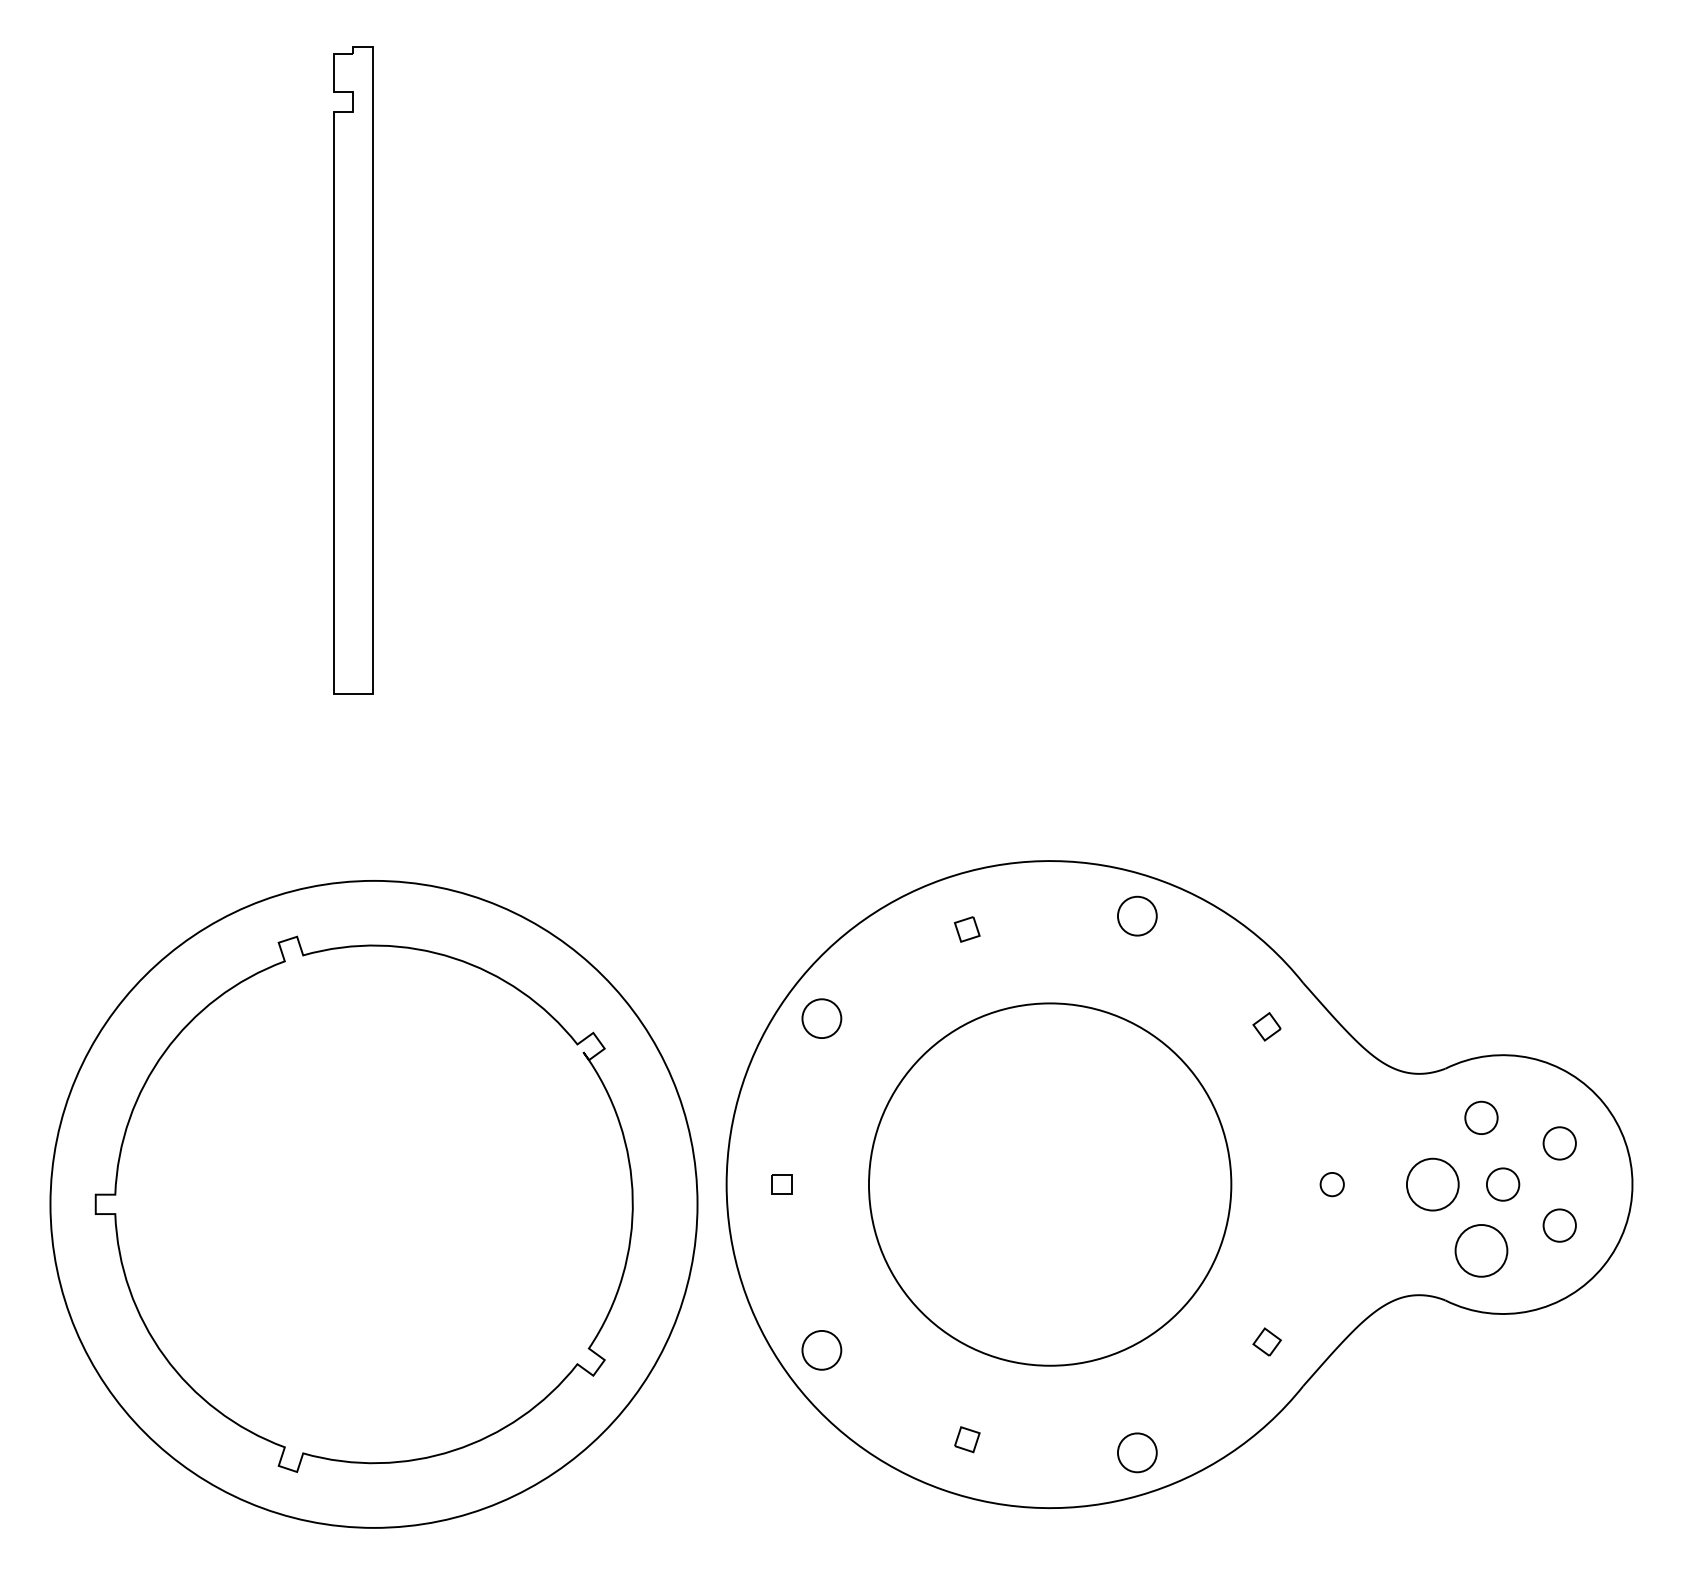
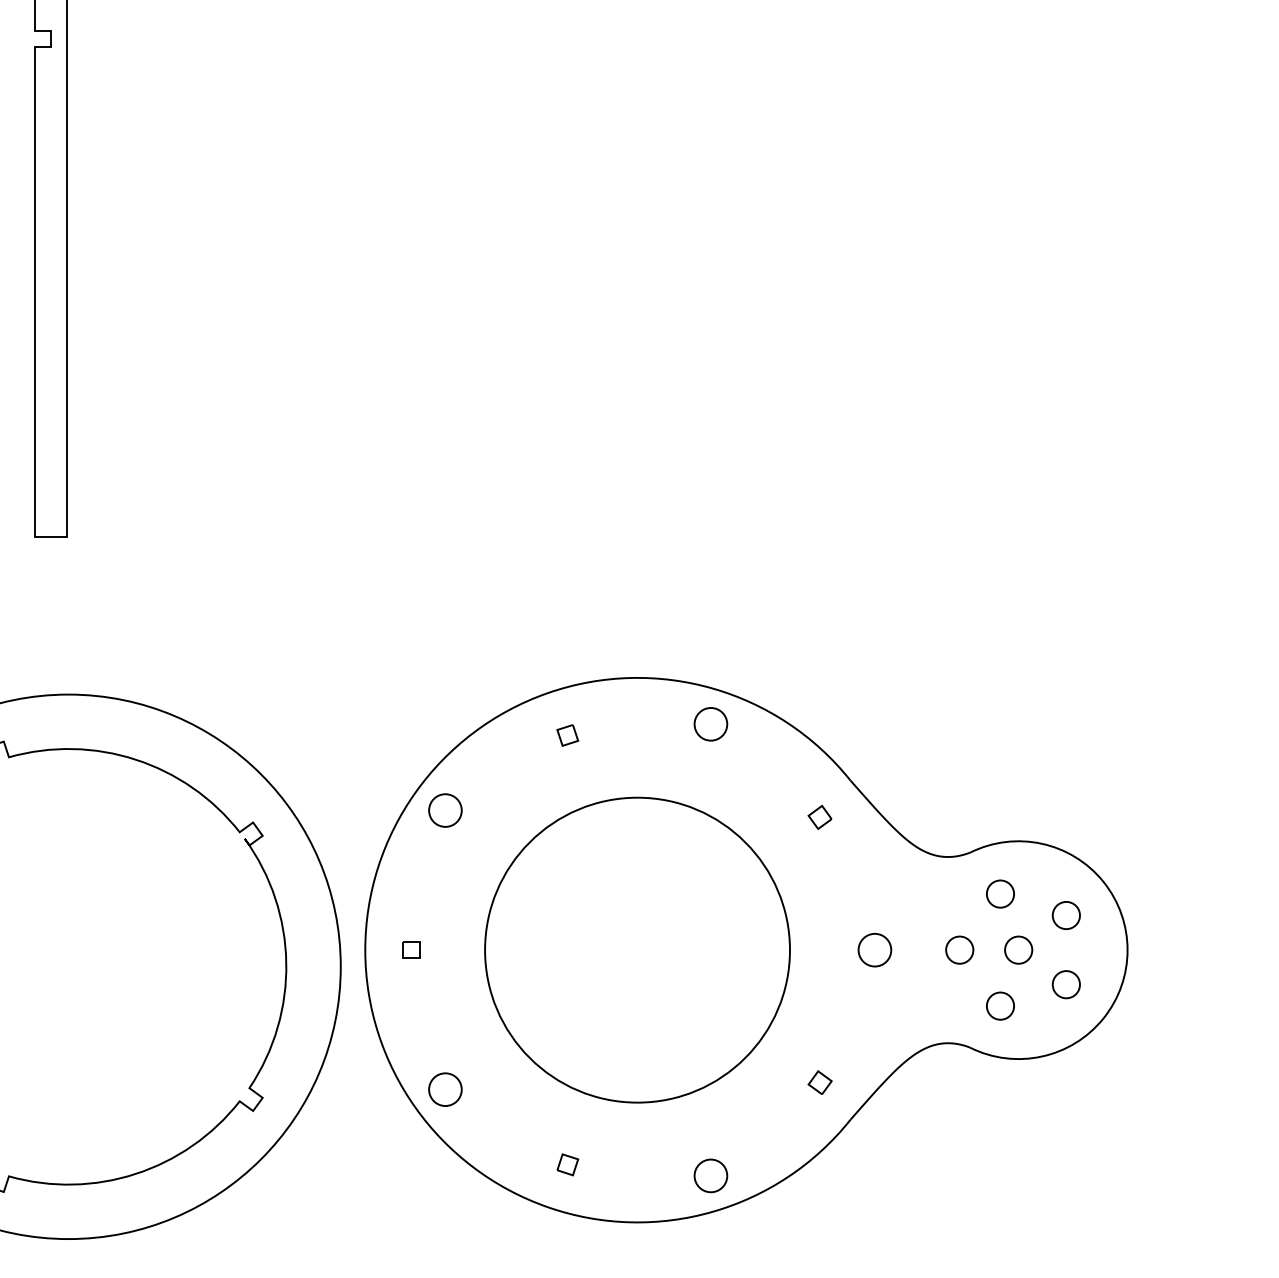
circle: (1331, 1184) -> (874, 950), size x1.67
circle: (1433, 1184) -> (960, 950), size x0.62
circle: (1481, 1251) -> (1000, 1006), size x0.62

